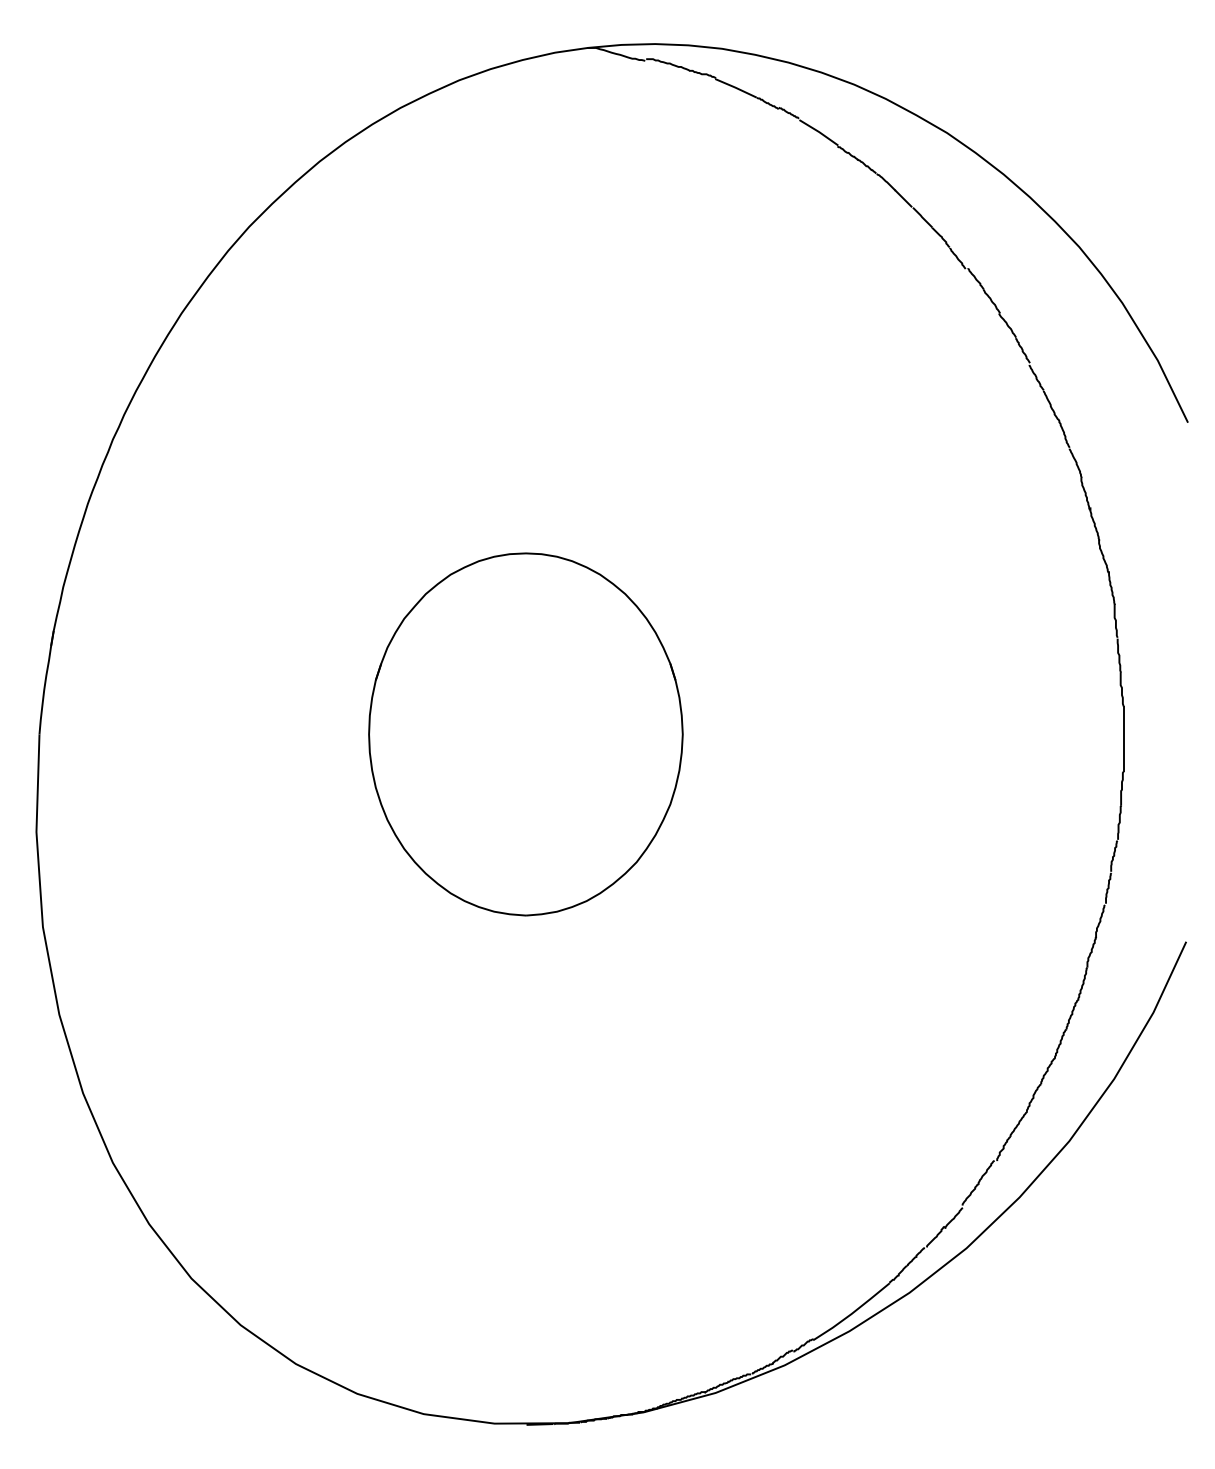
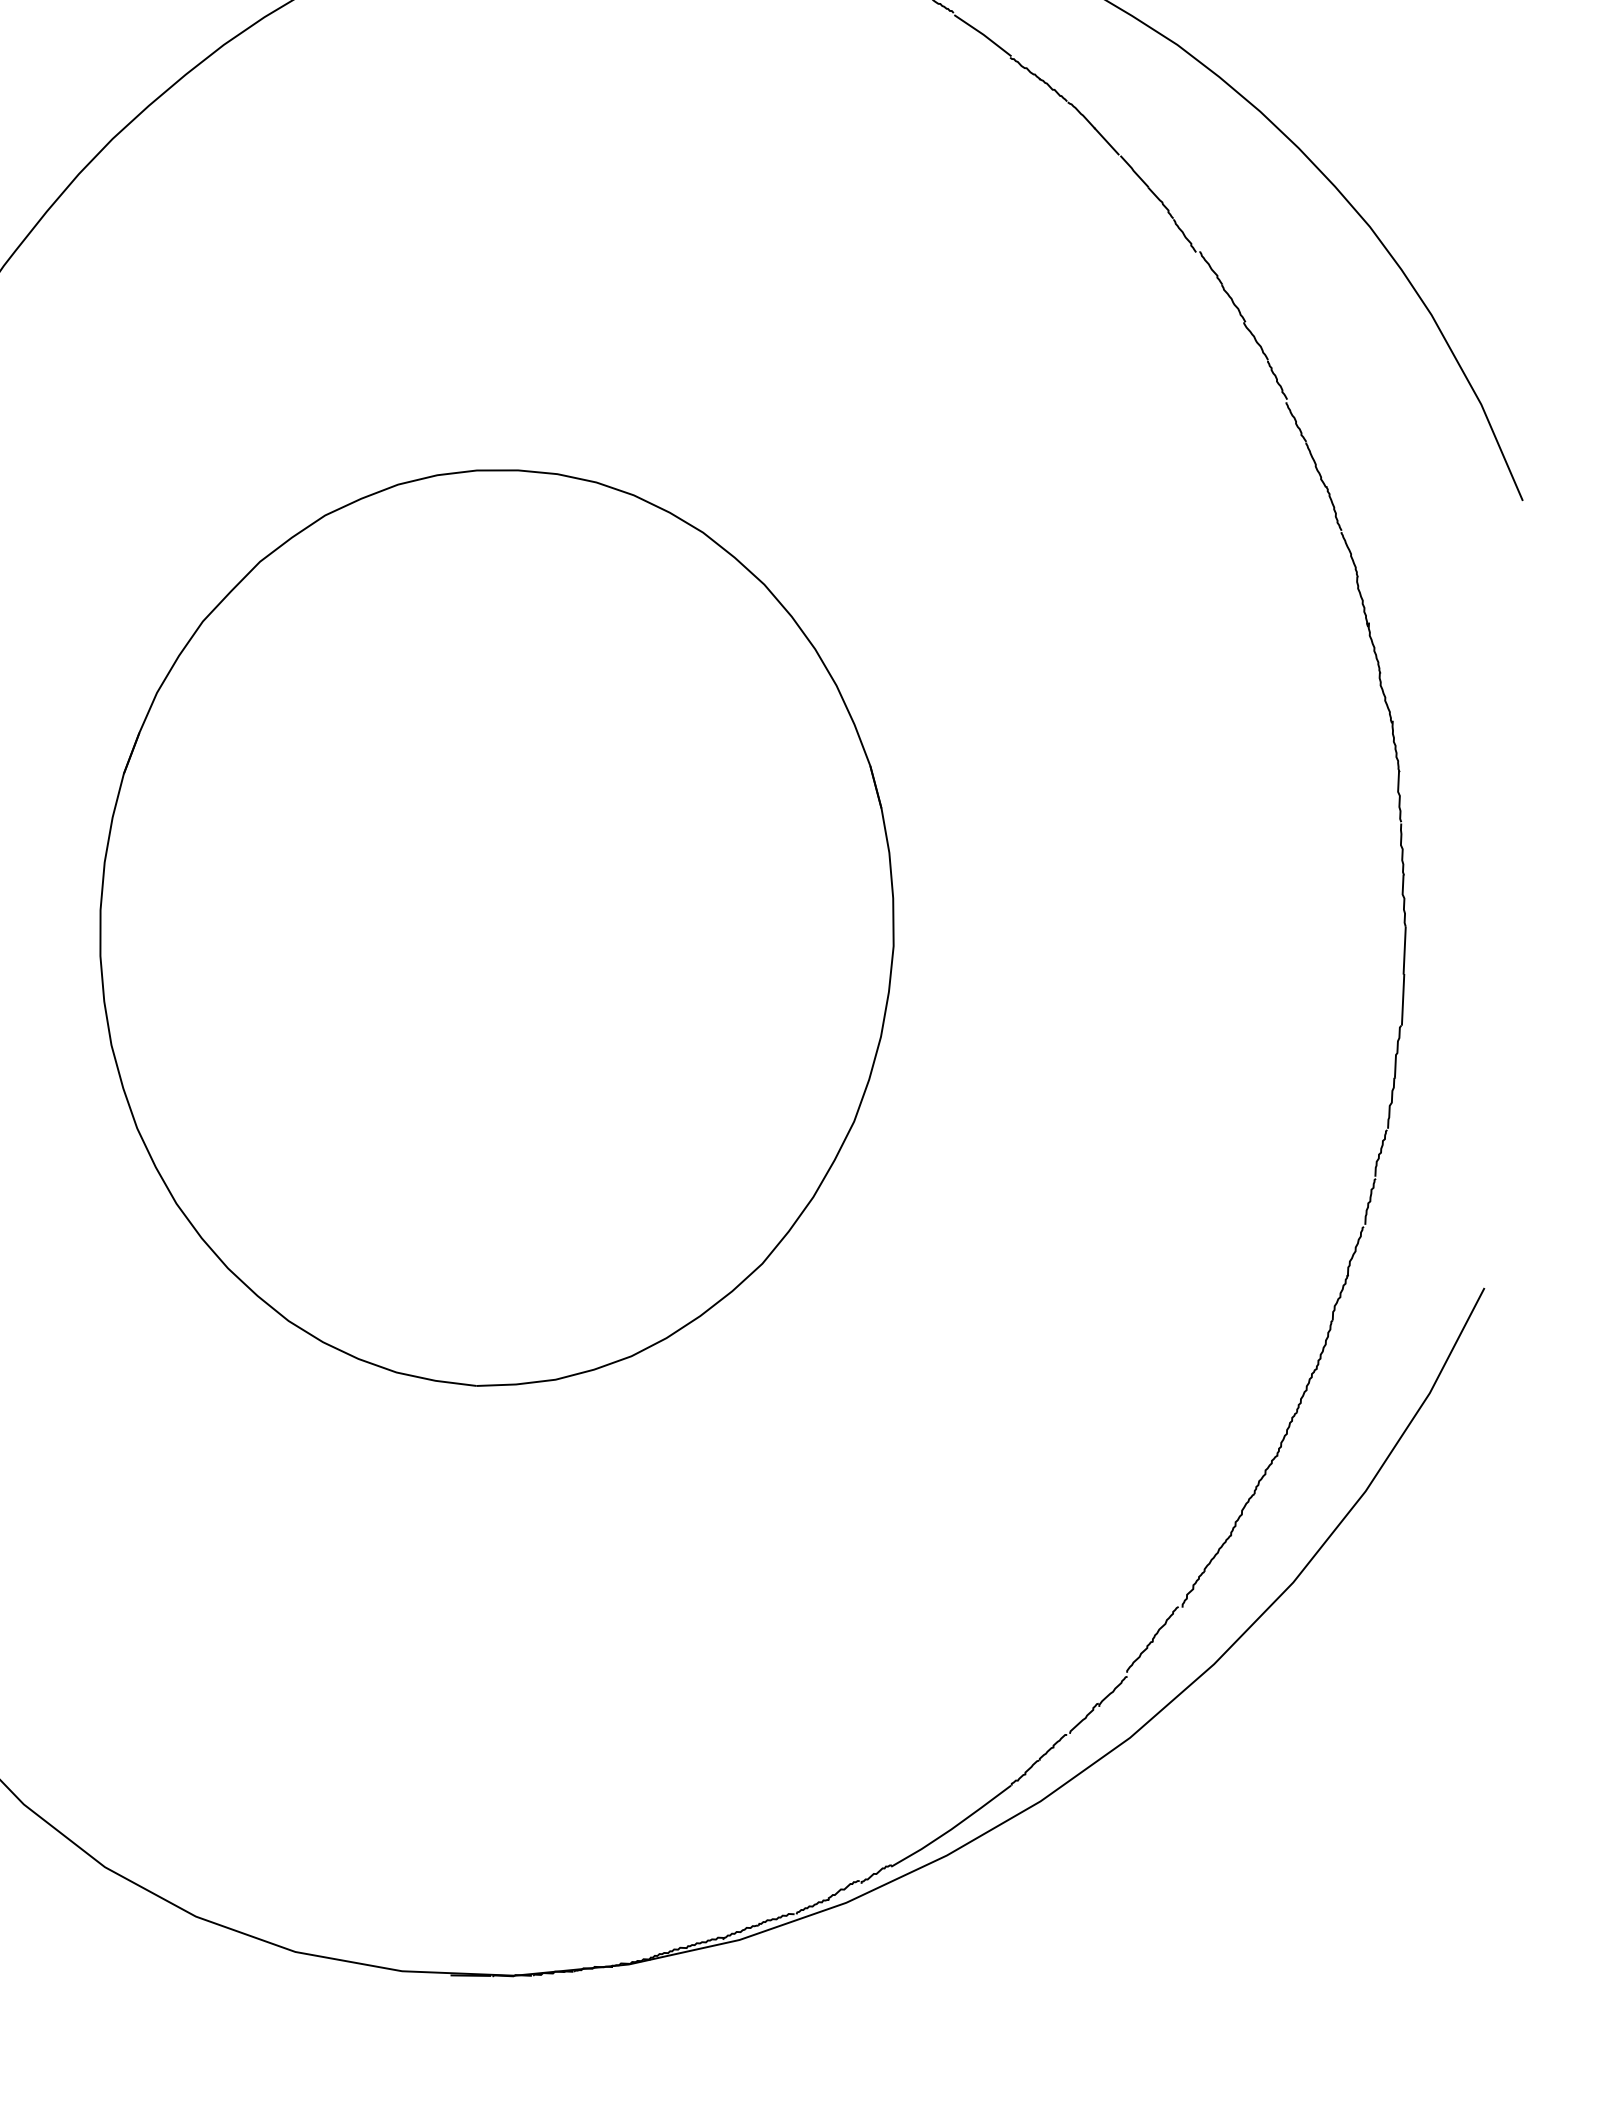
part: (525, 734) -> (496, 928), size x1.67

